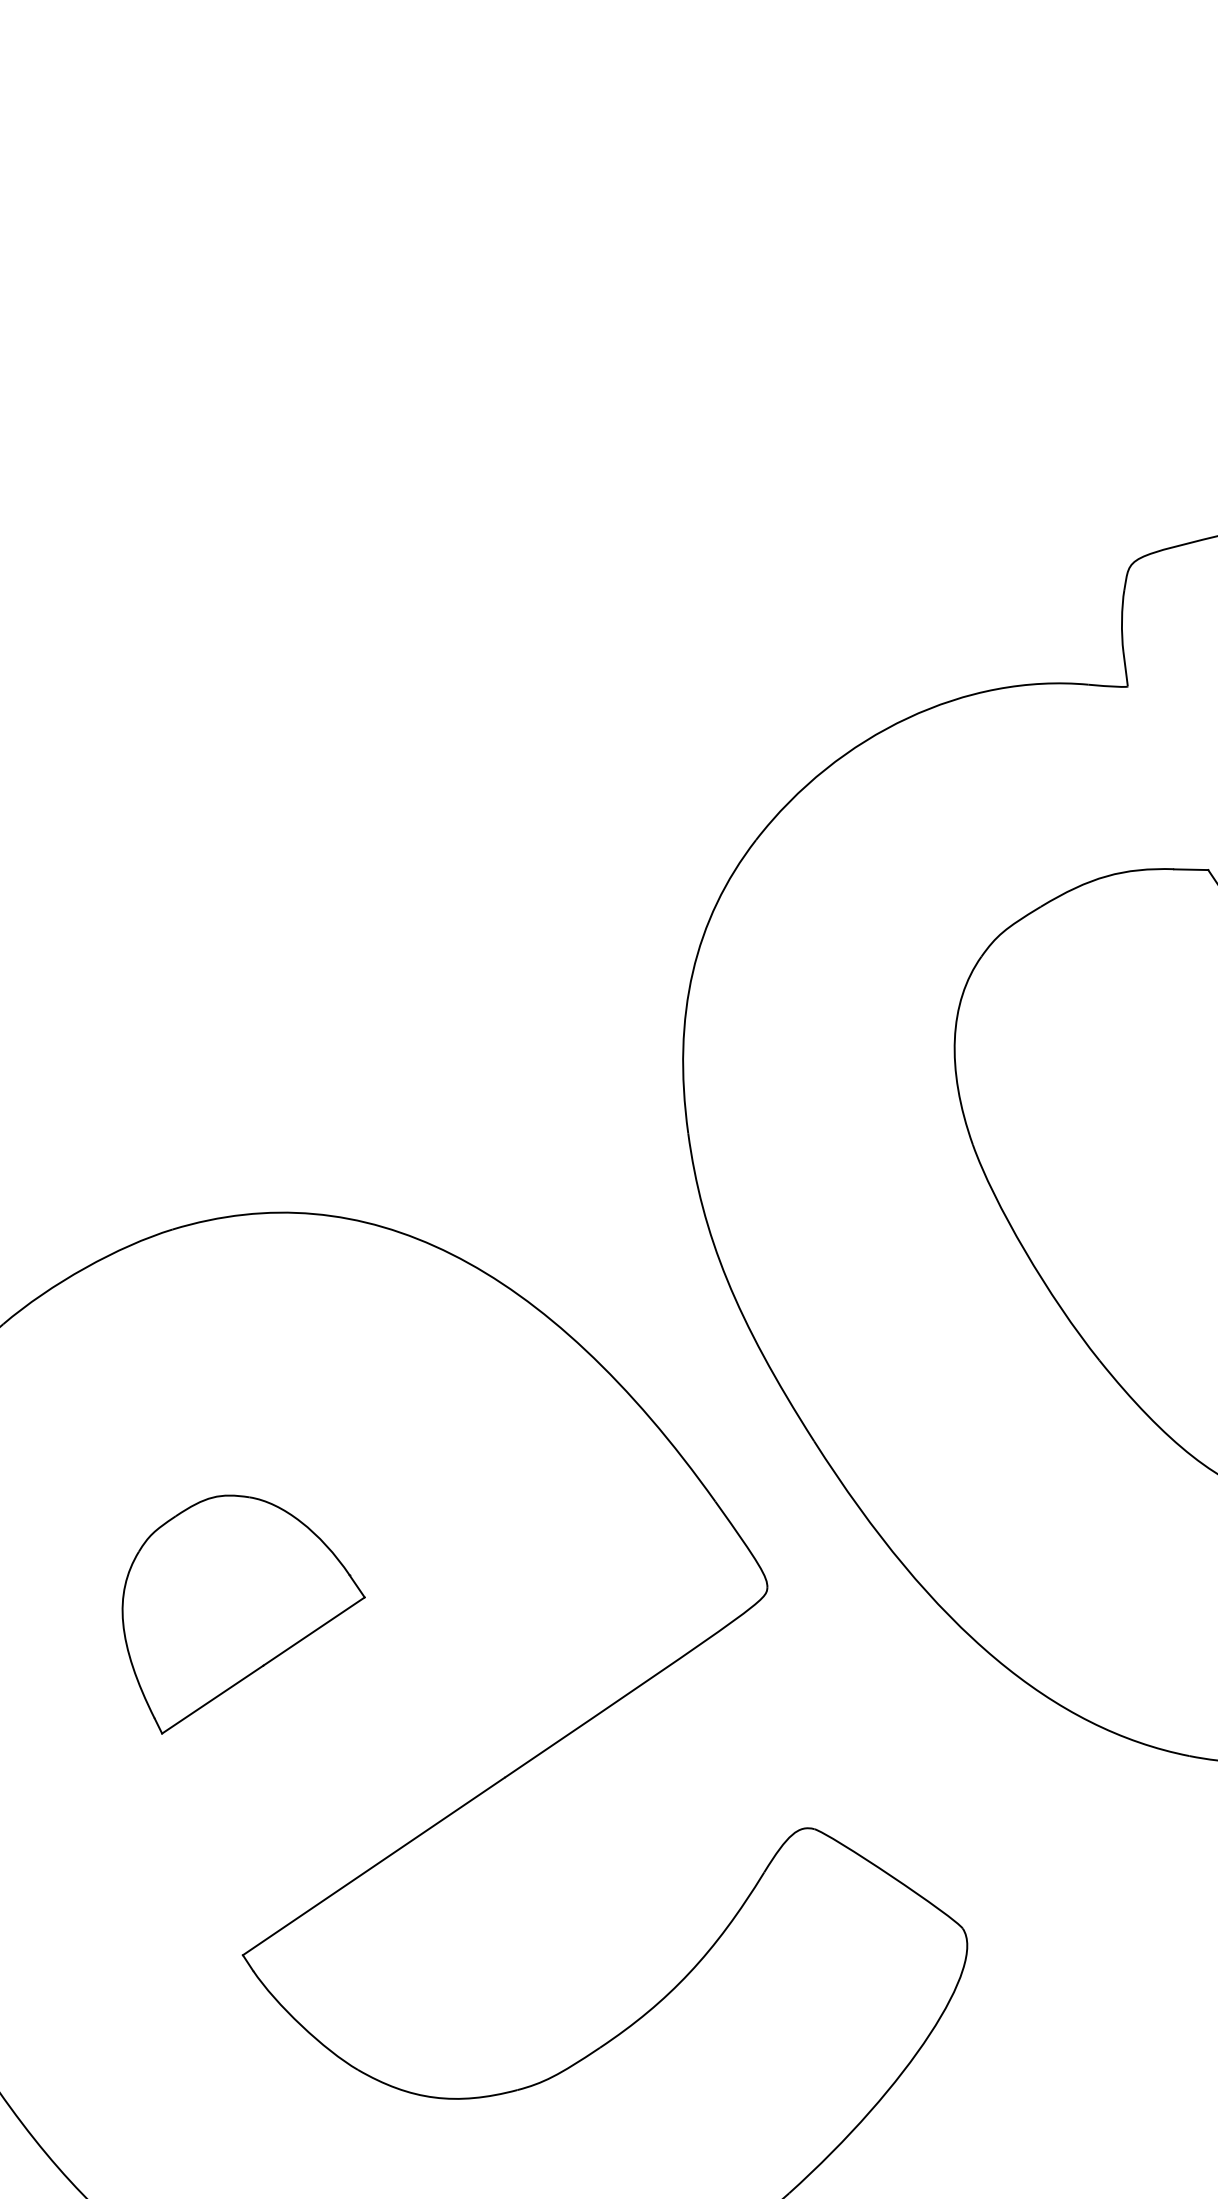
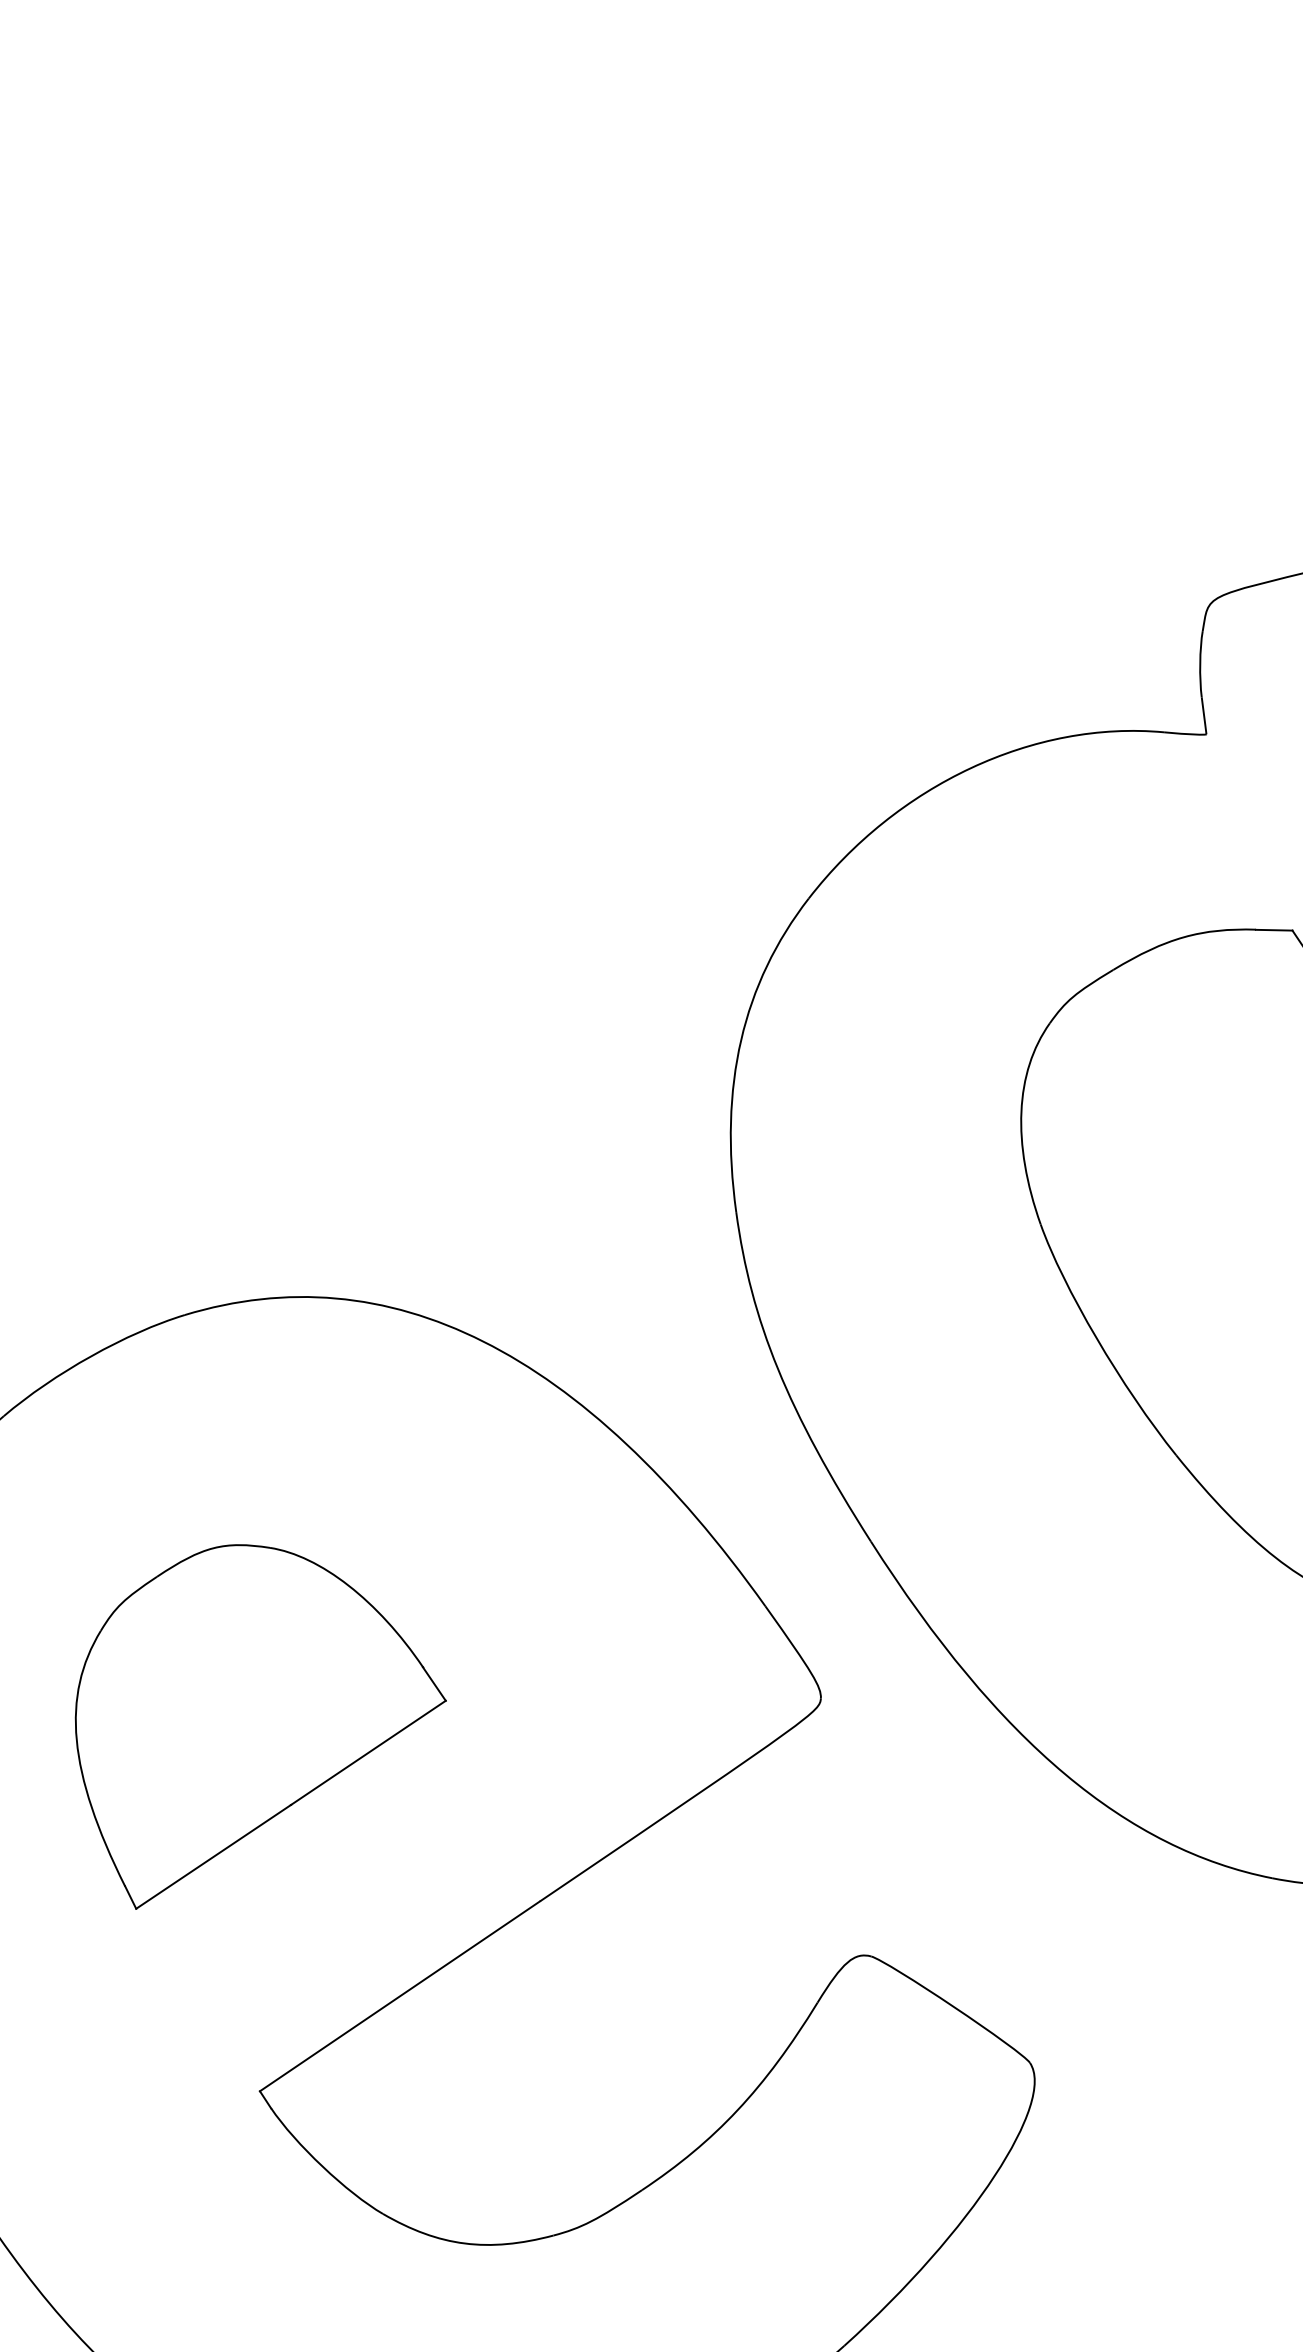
part: (243, 1614) -> (260, 1726), size x1.43

